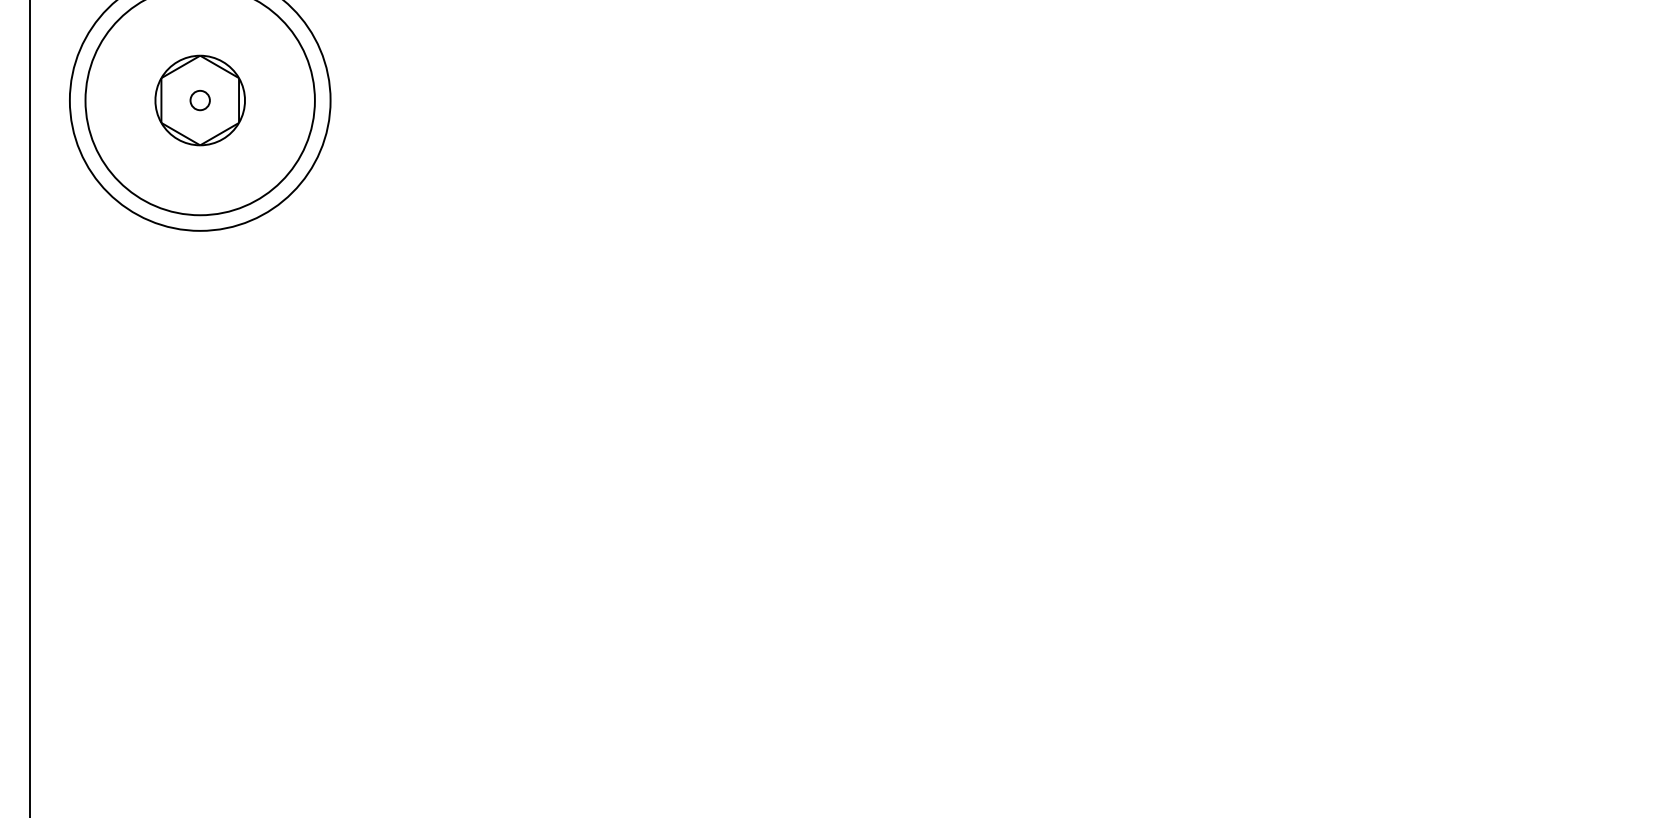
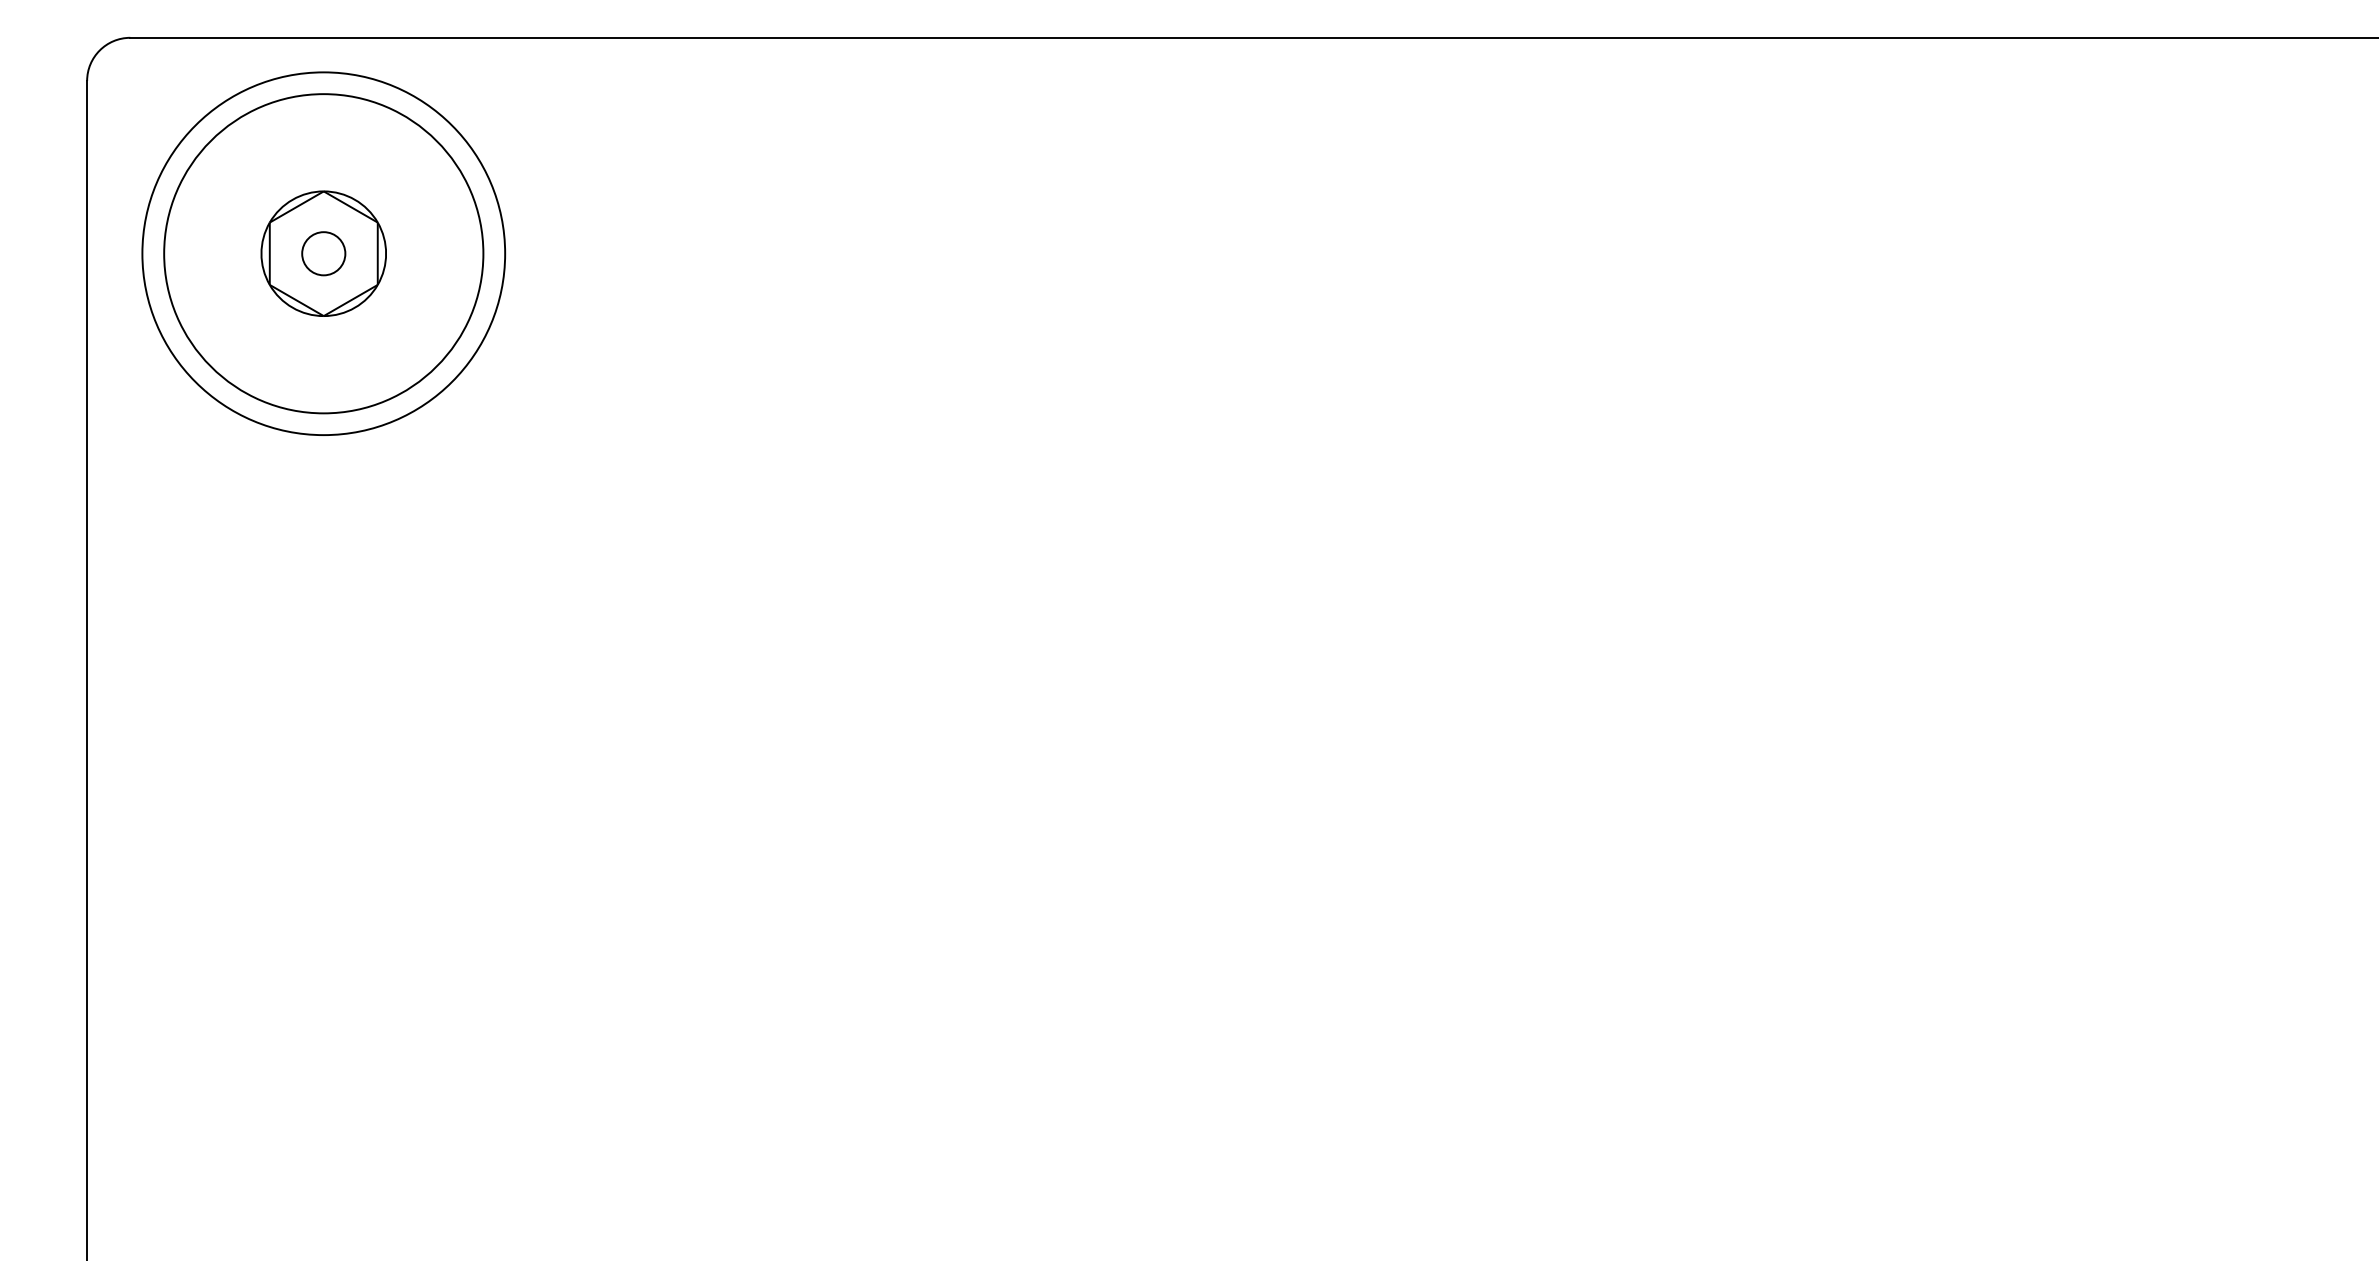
circle: (200, 100) -> (323, 253), size x1.6

